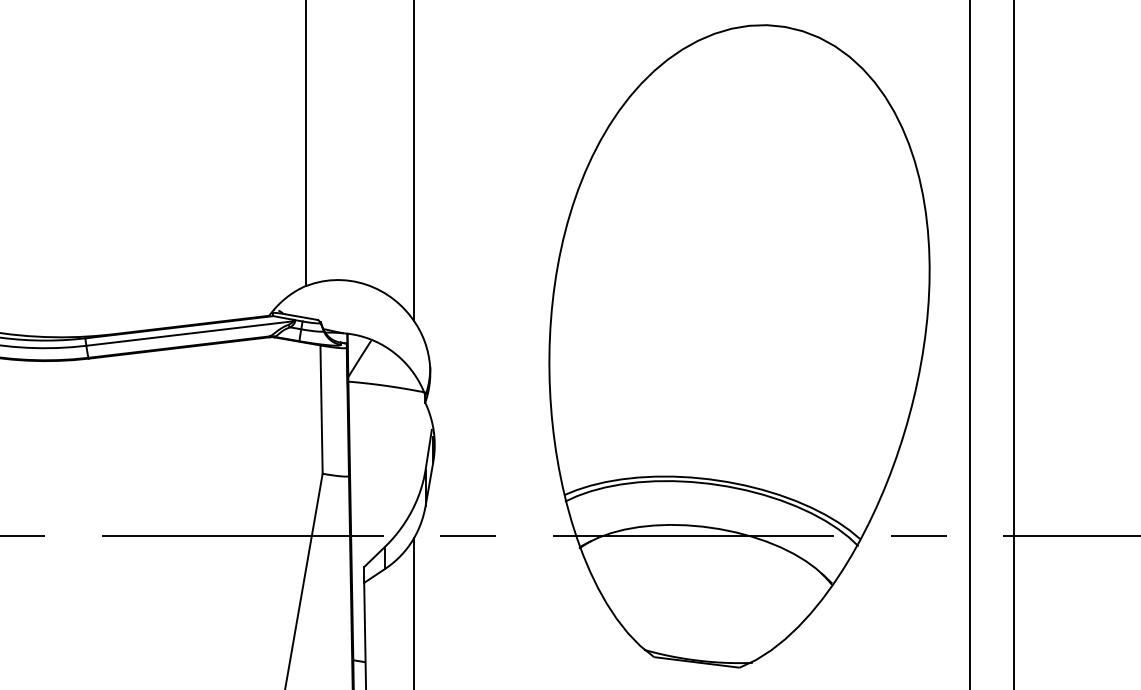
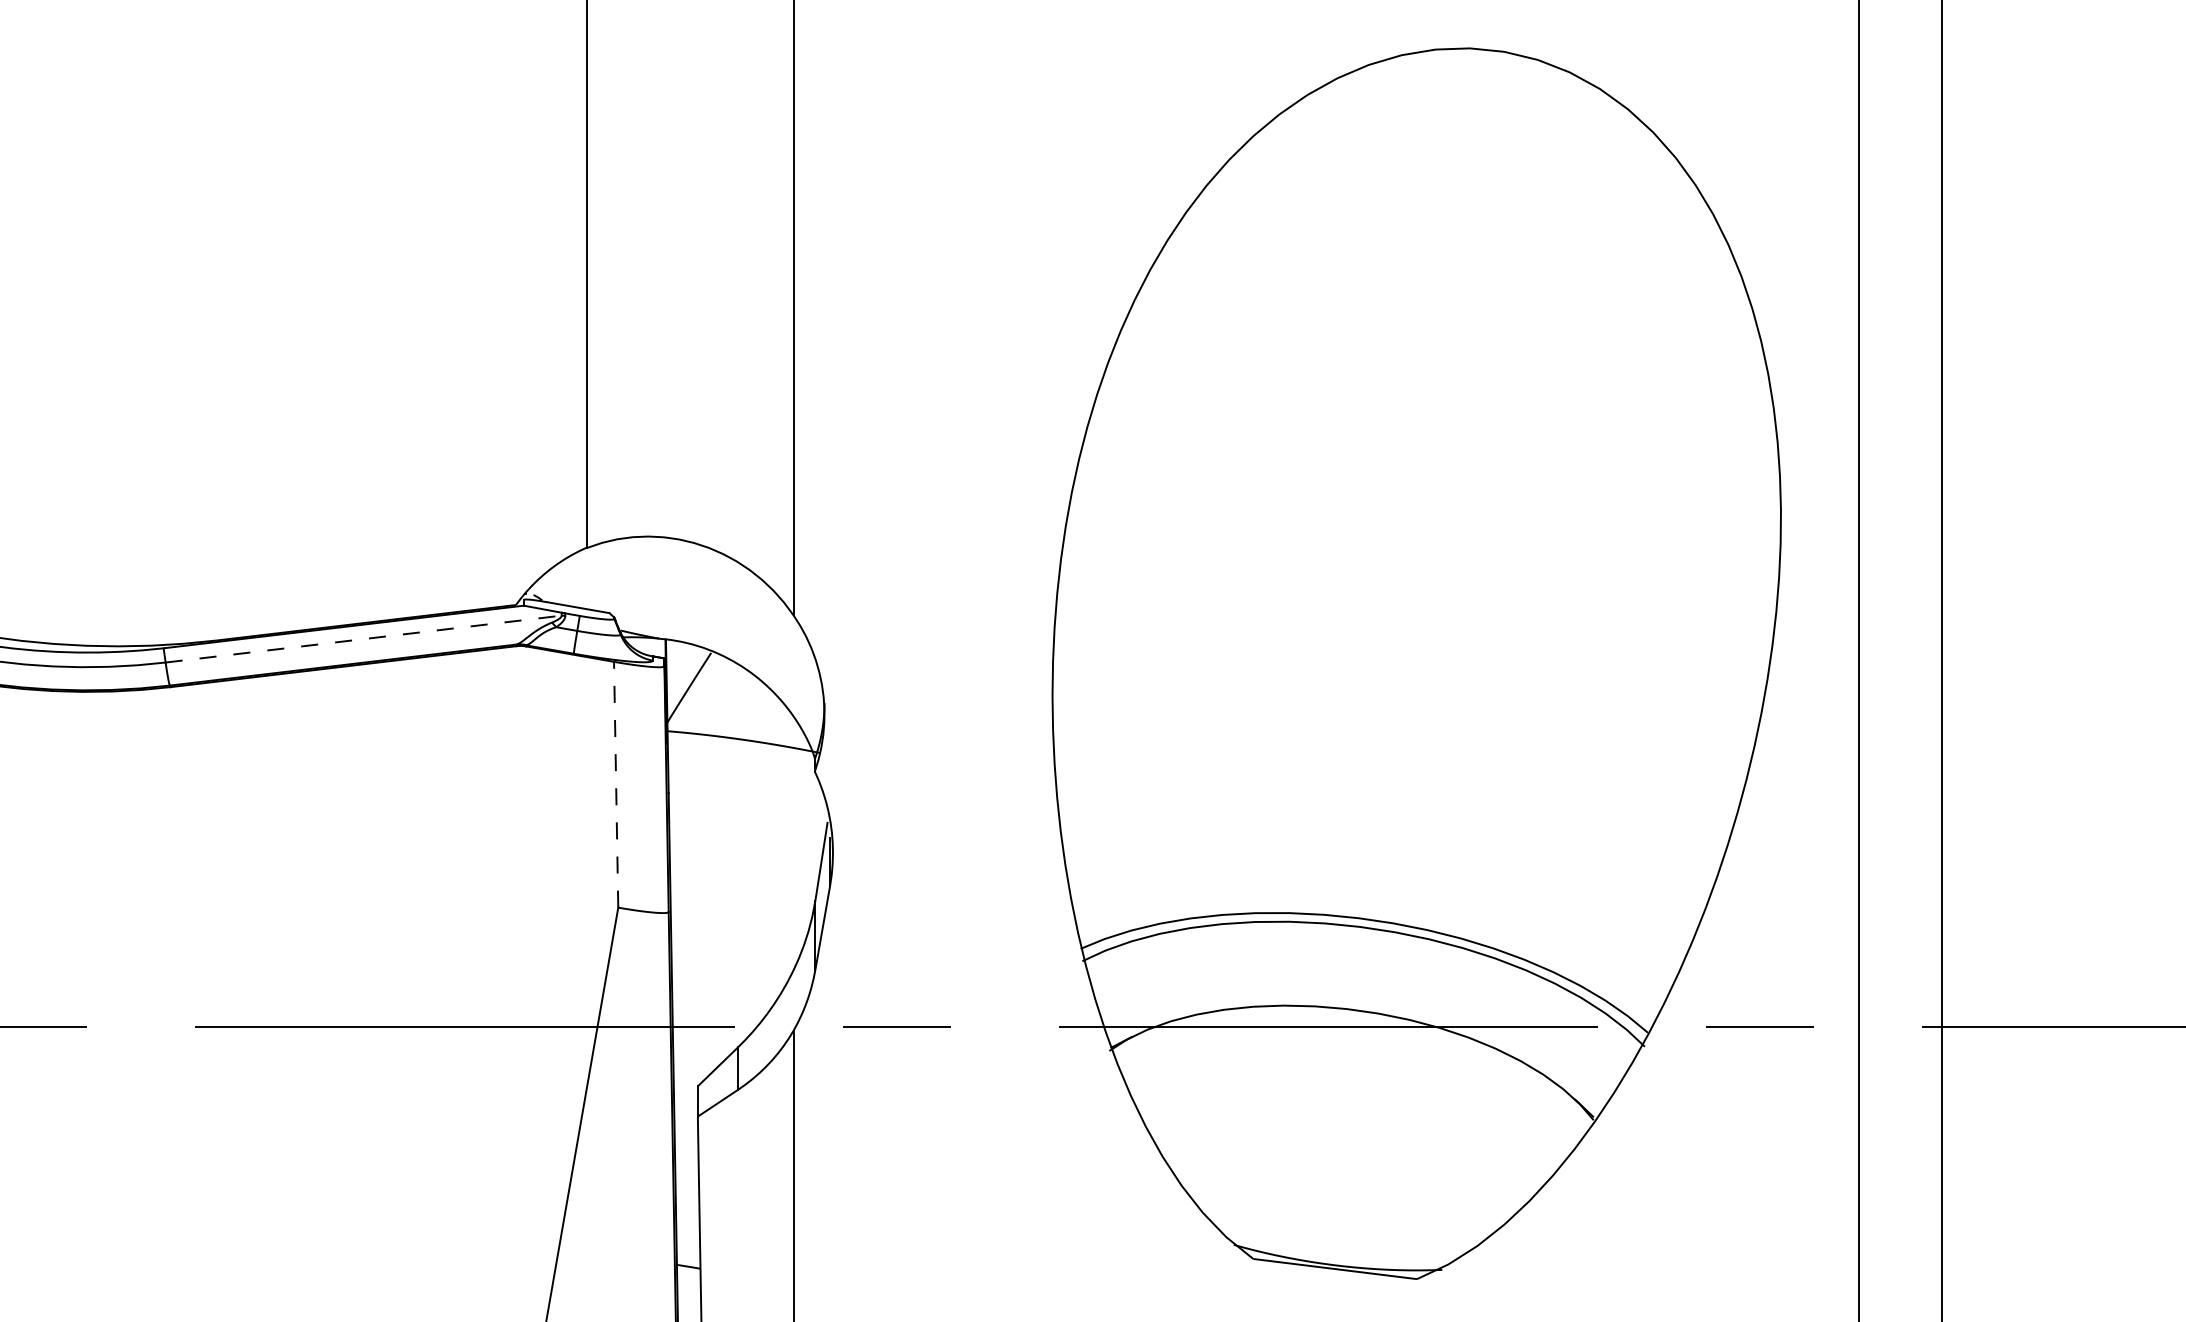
line: (190, 333) -> (365, 638), solid -> dashed
line: (321, 409) -> (616, 784), solid -> dashed

